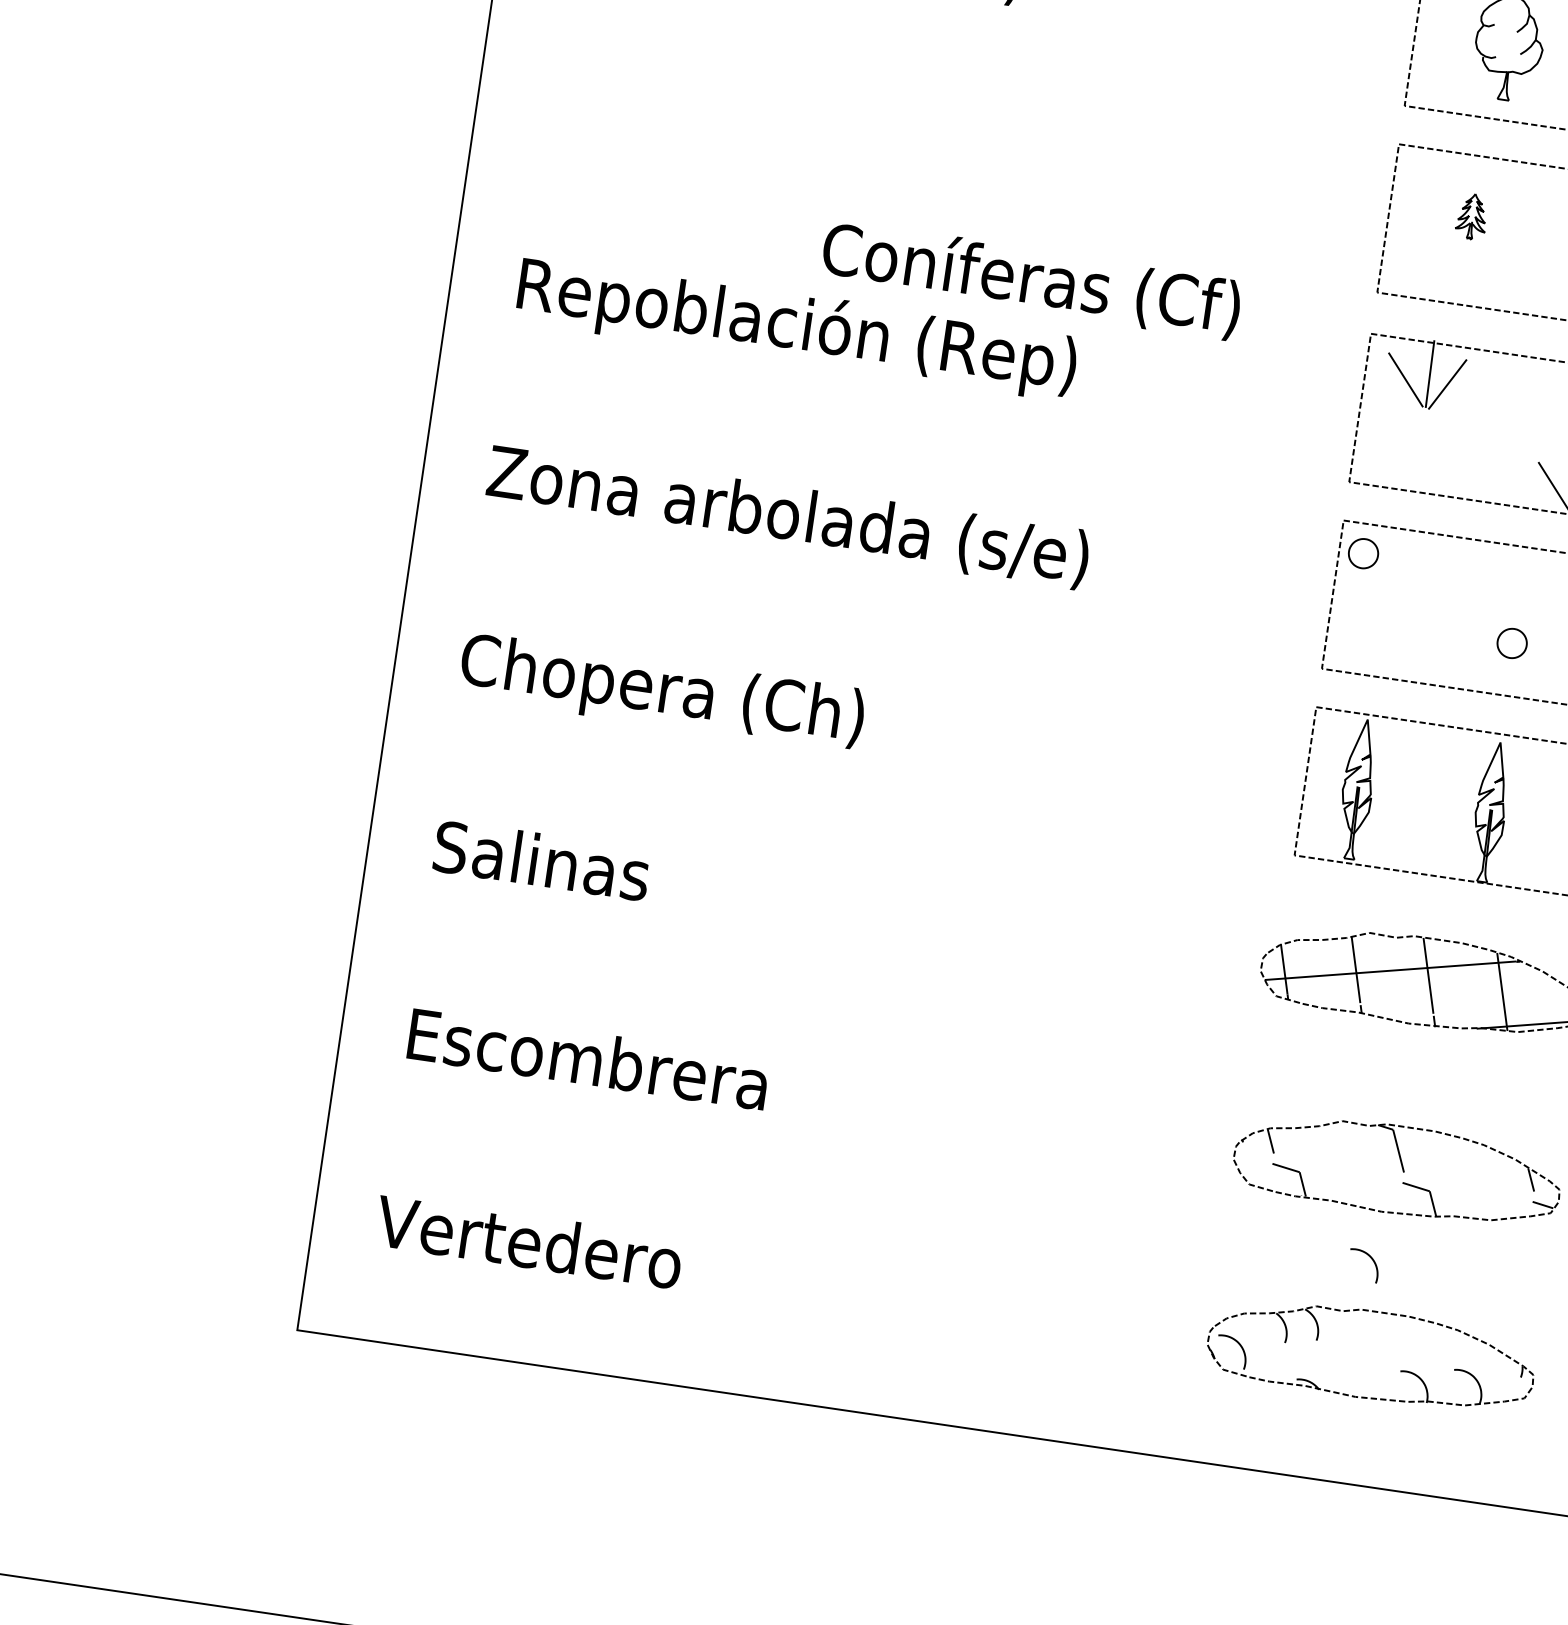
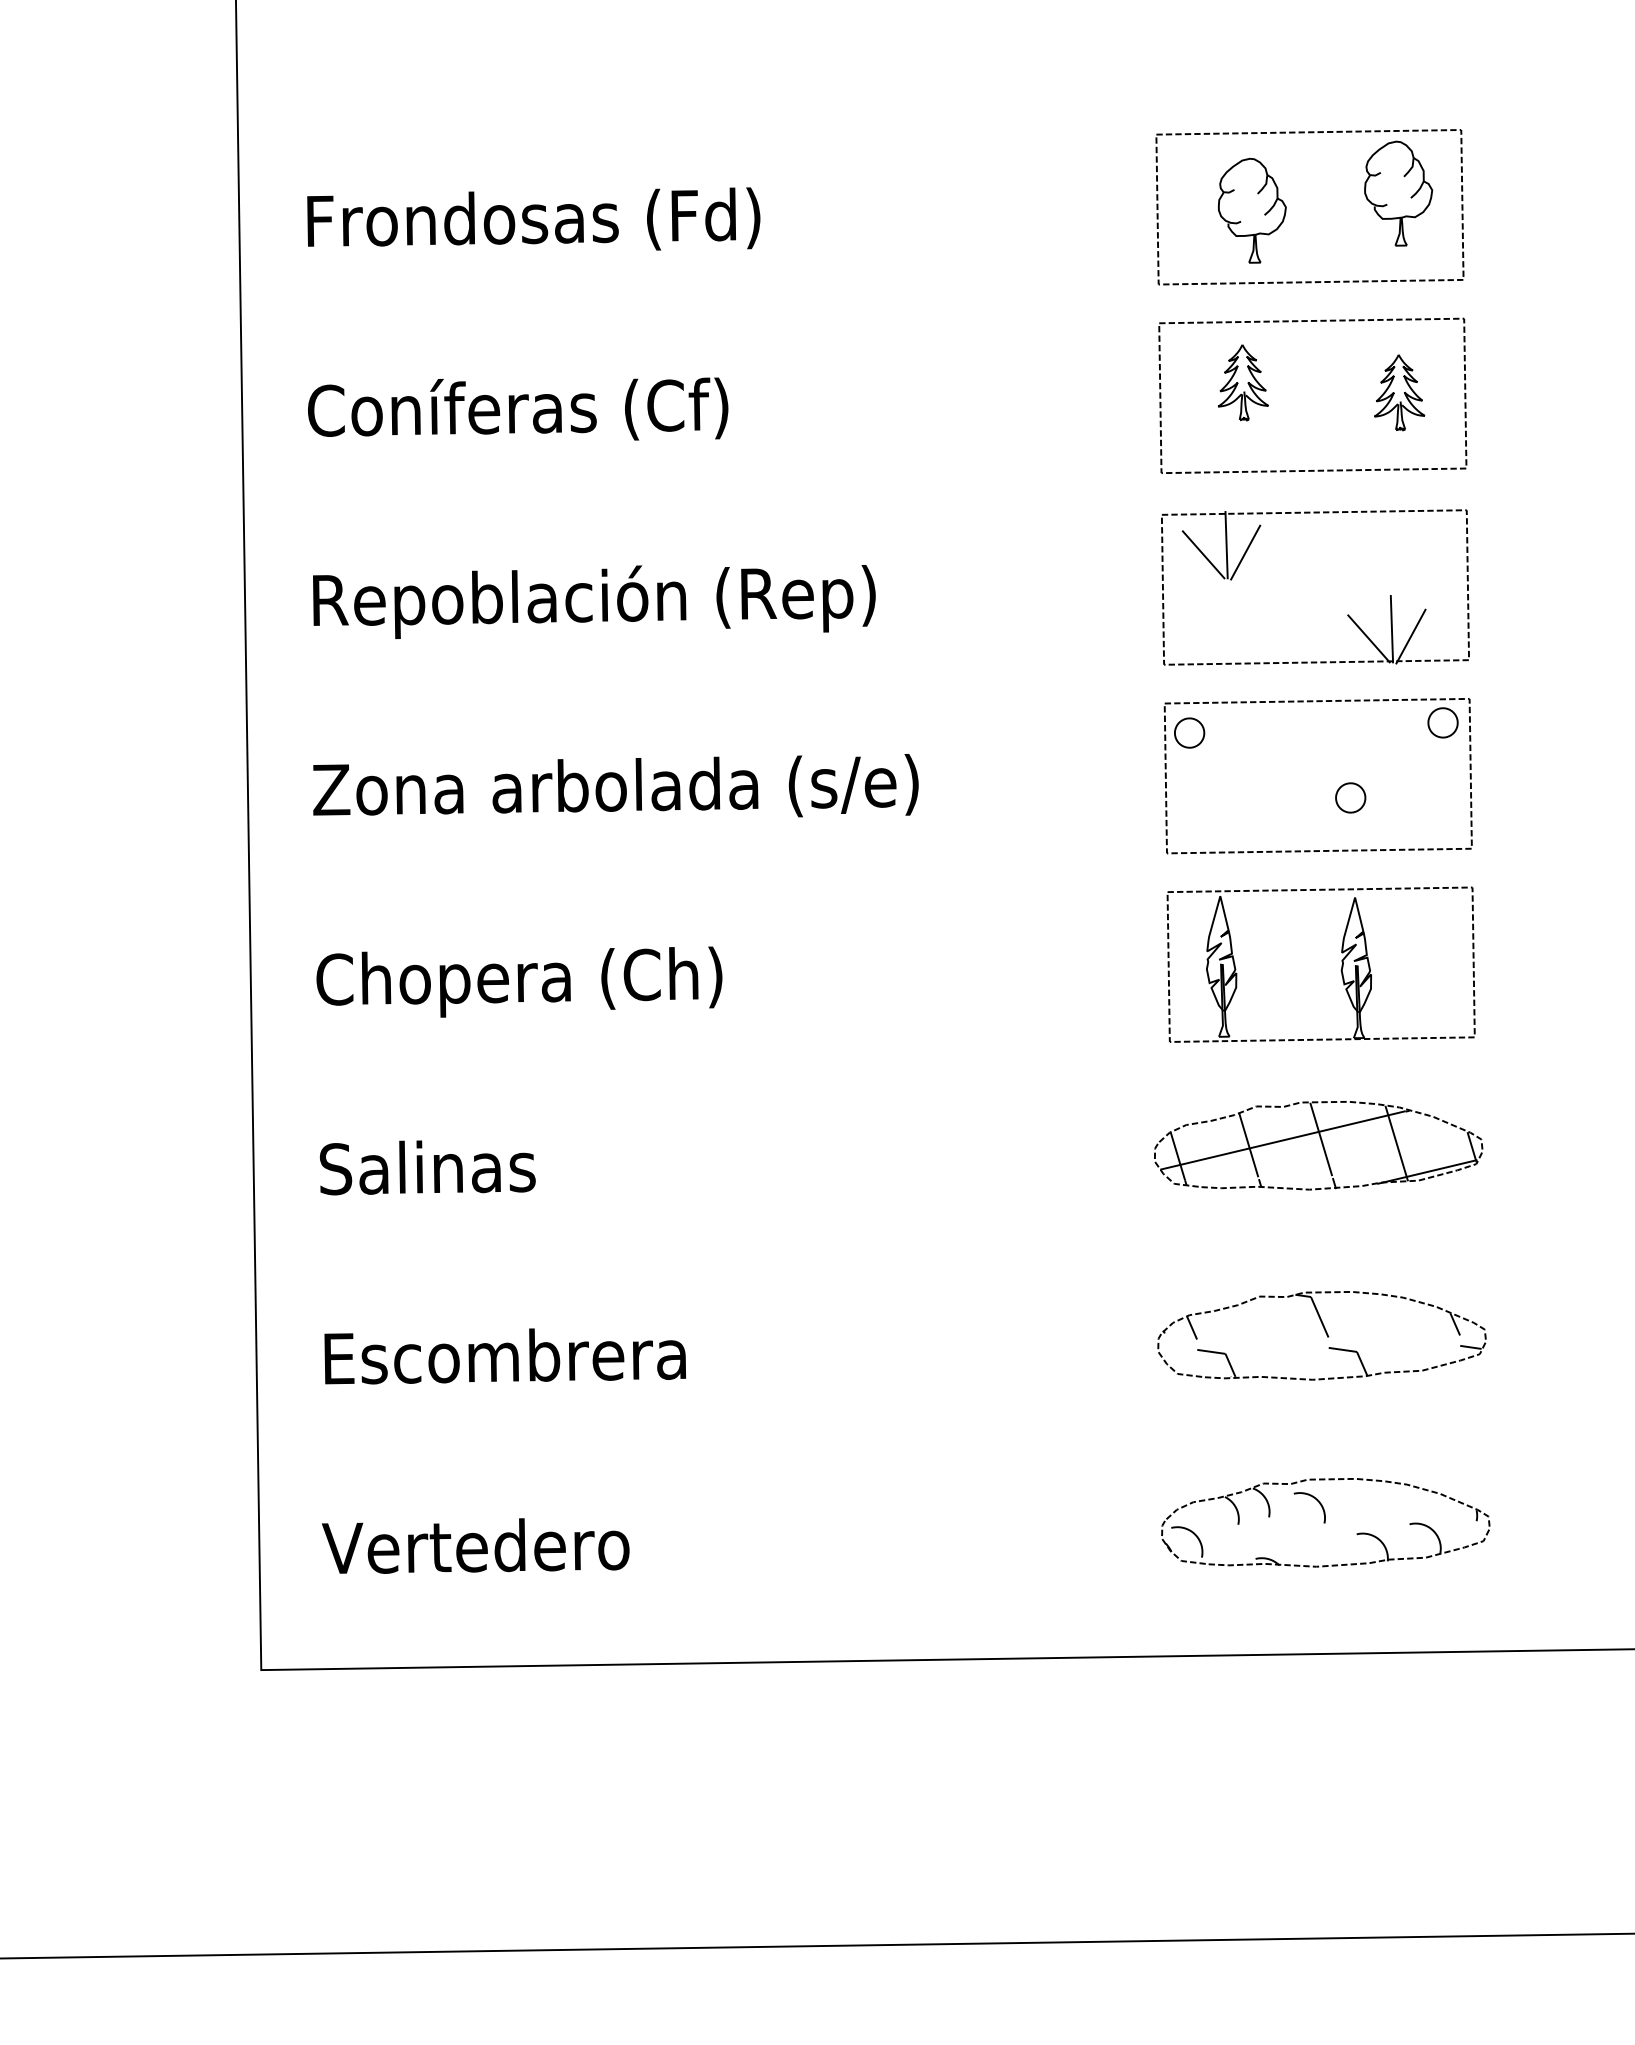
part: (1471, 216) -> (1242, 382), size x1.67
text: (1032, 278) -> (518, 408), moved
curve: (1369, 1257) -> (1313, 1498), moved

